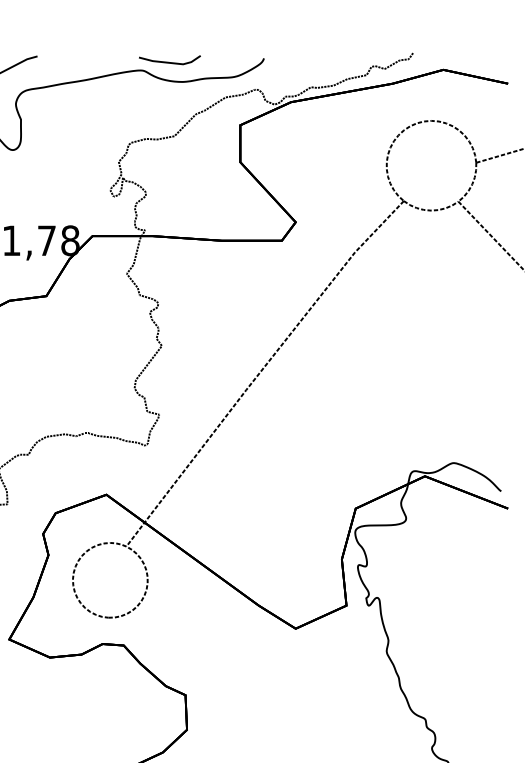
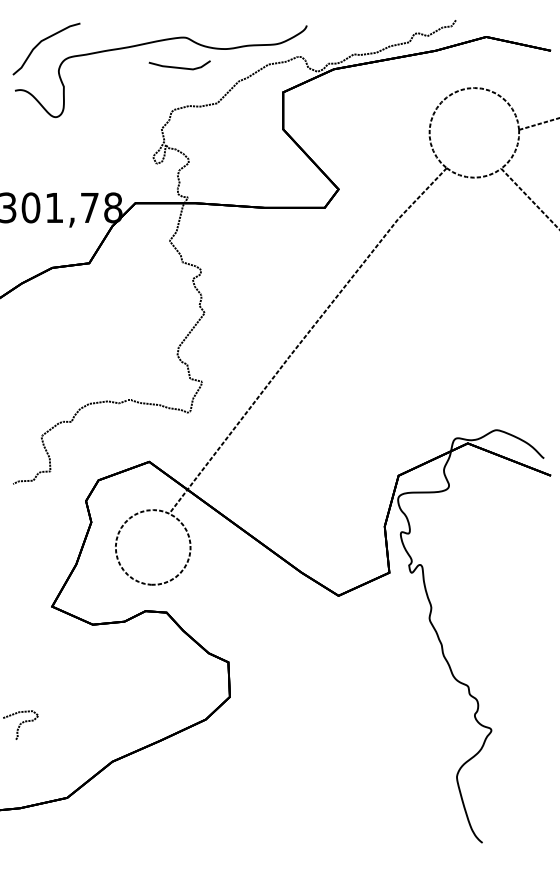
curve: (169, 62) -> (179, 67), moved

